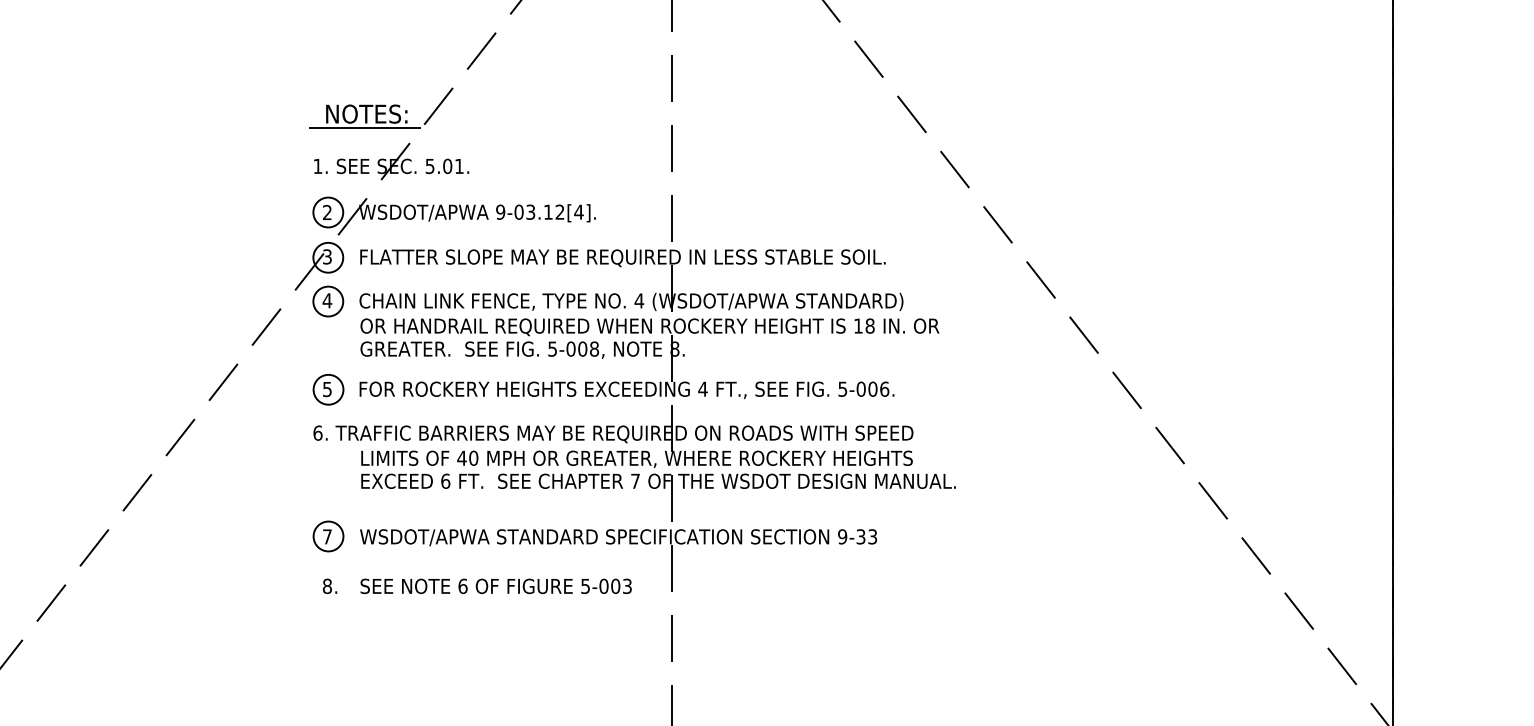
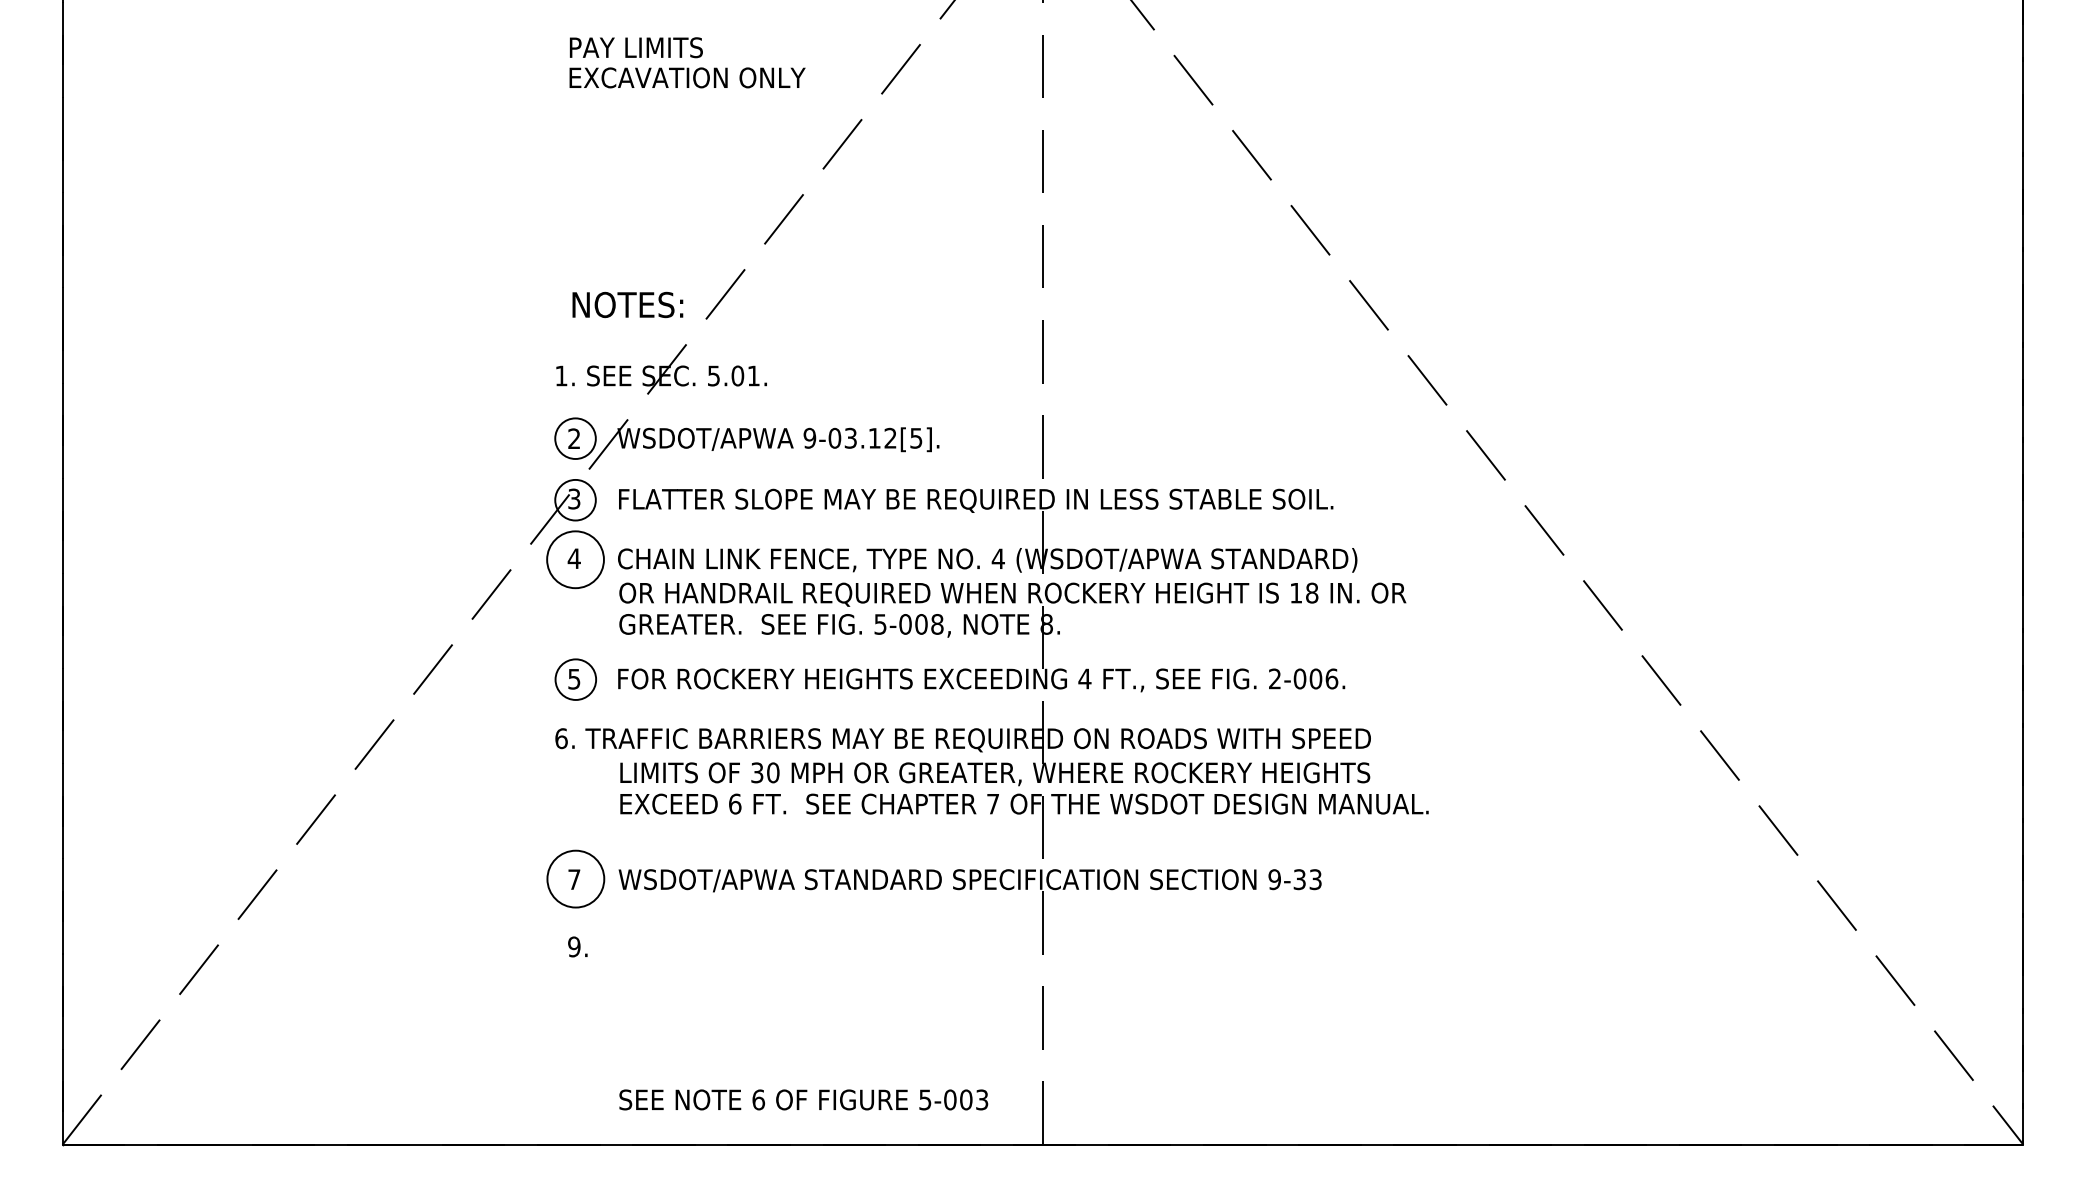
line: (365, 127) -> (625, 323), removed
text: (578, 212) -> (915, 438), 9-03.12[4]. -> 9-03.12[5].
circle: (328, 301) -> (575, 559), size x1.4
text: (842, 388) -> (1274, 678), 5-006. -> 2-006.
text: (461, 458) -> (756, 772), 40 -> 30
circle: (328, 536) -> (575, 878), size x1.4
text: (327, 586) -> (574, 946), 8. -> 9.
text: (495, 586) -> (803, 1099), moved

